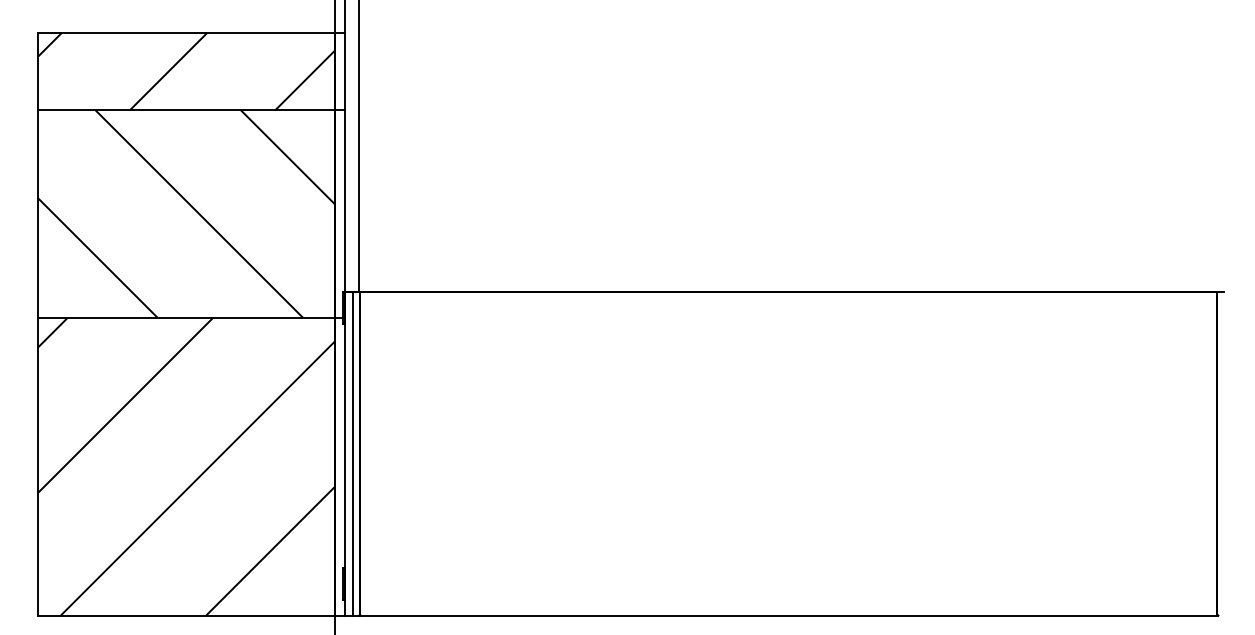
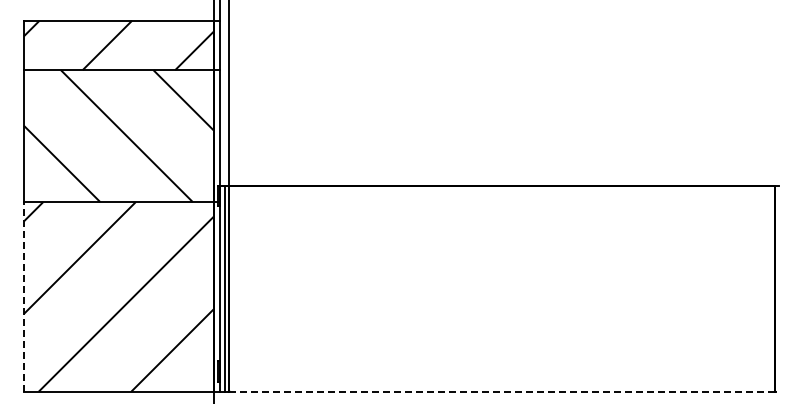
line: (36, 465) -> (23, 296), solid -> dashed
line: (789, 615) -> (502, 391), solid -> dashed

